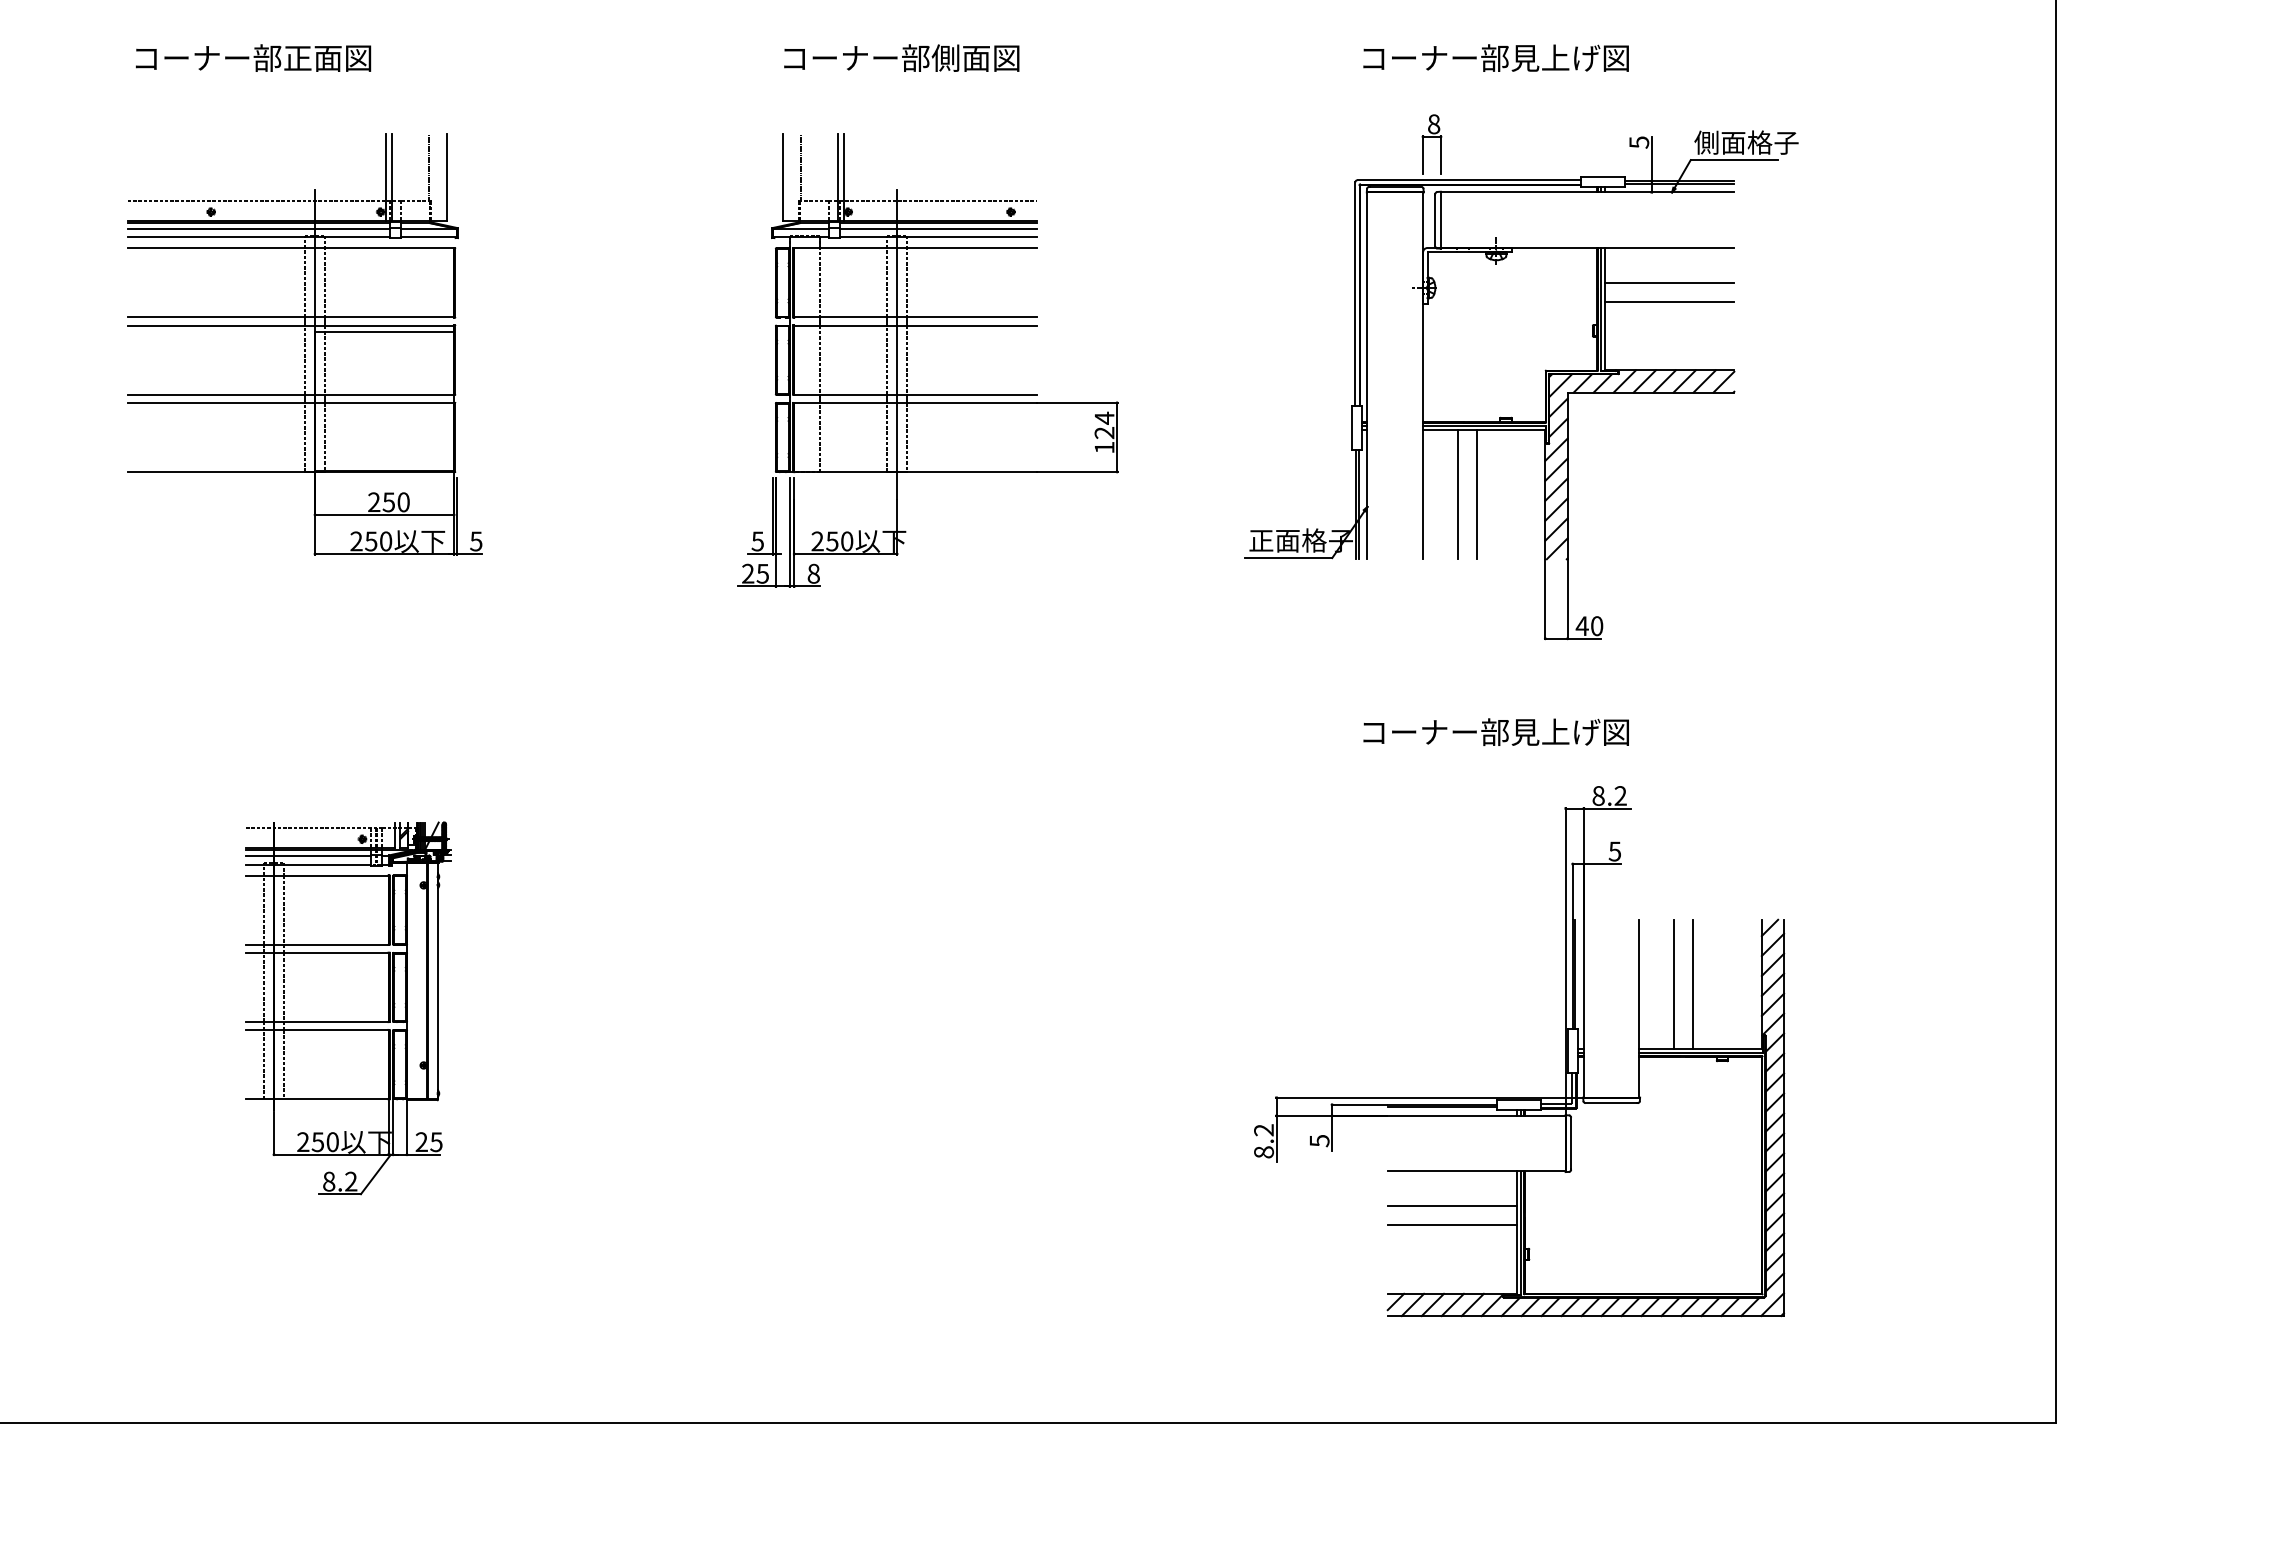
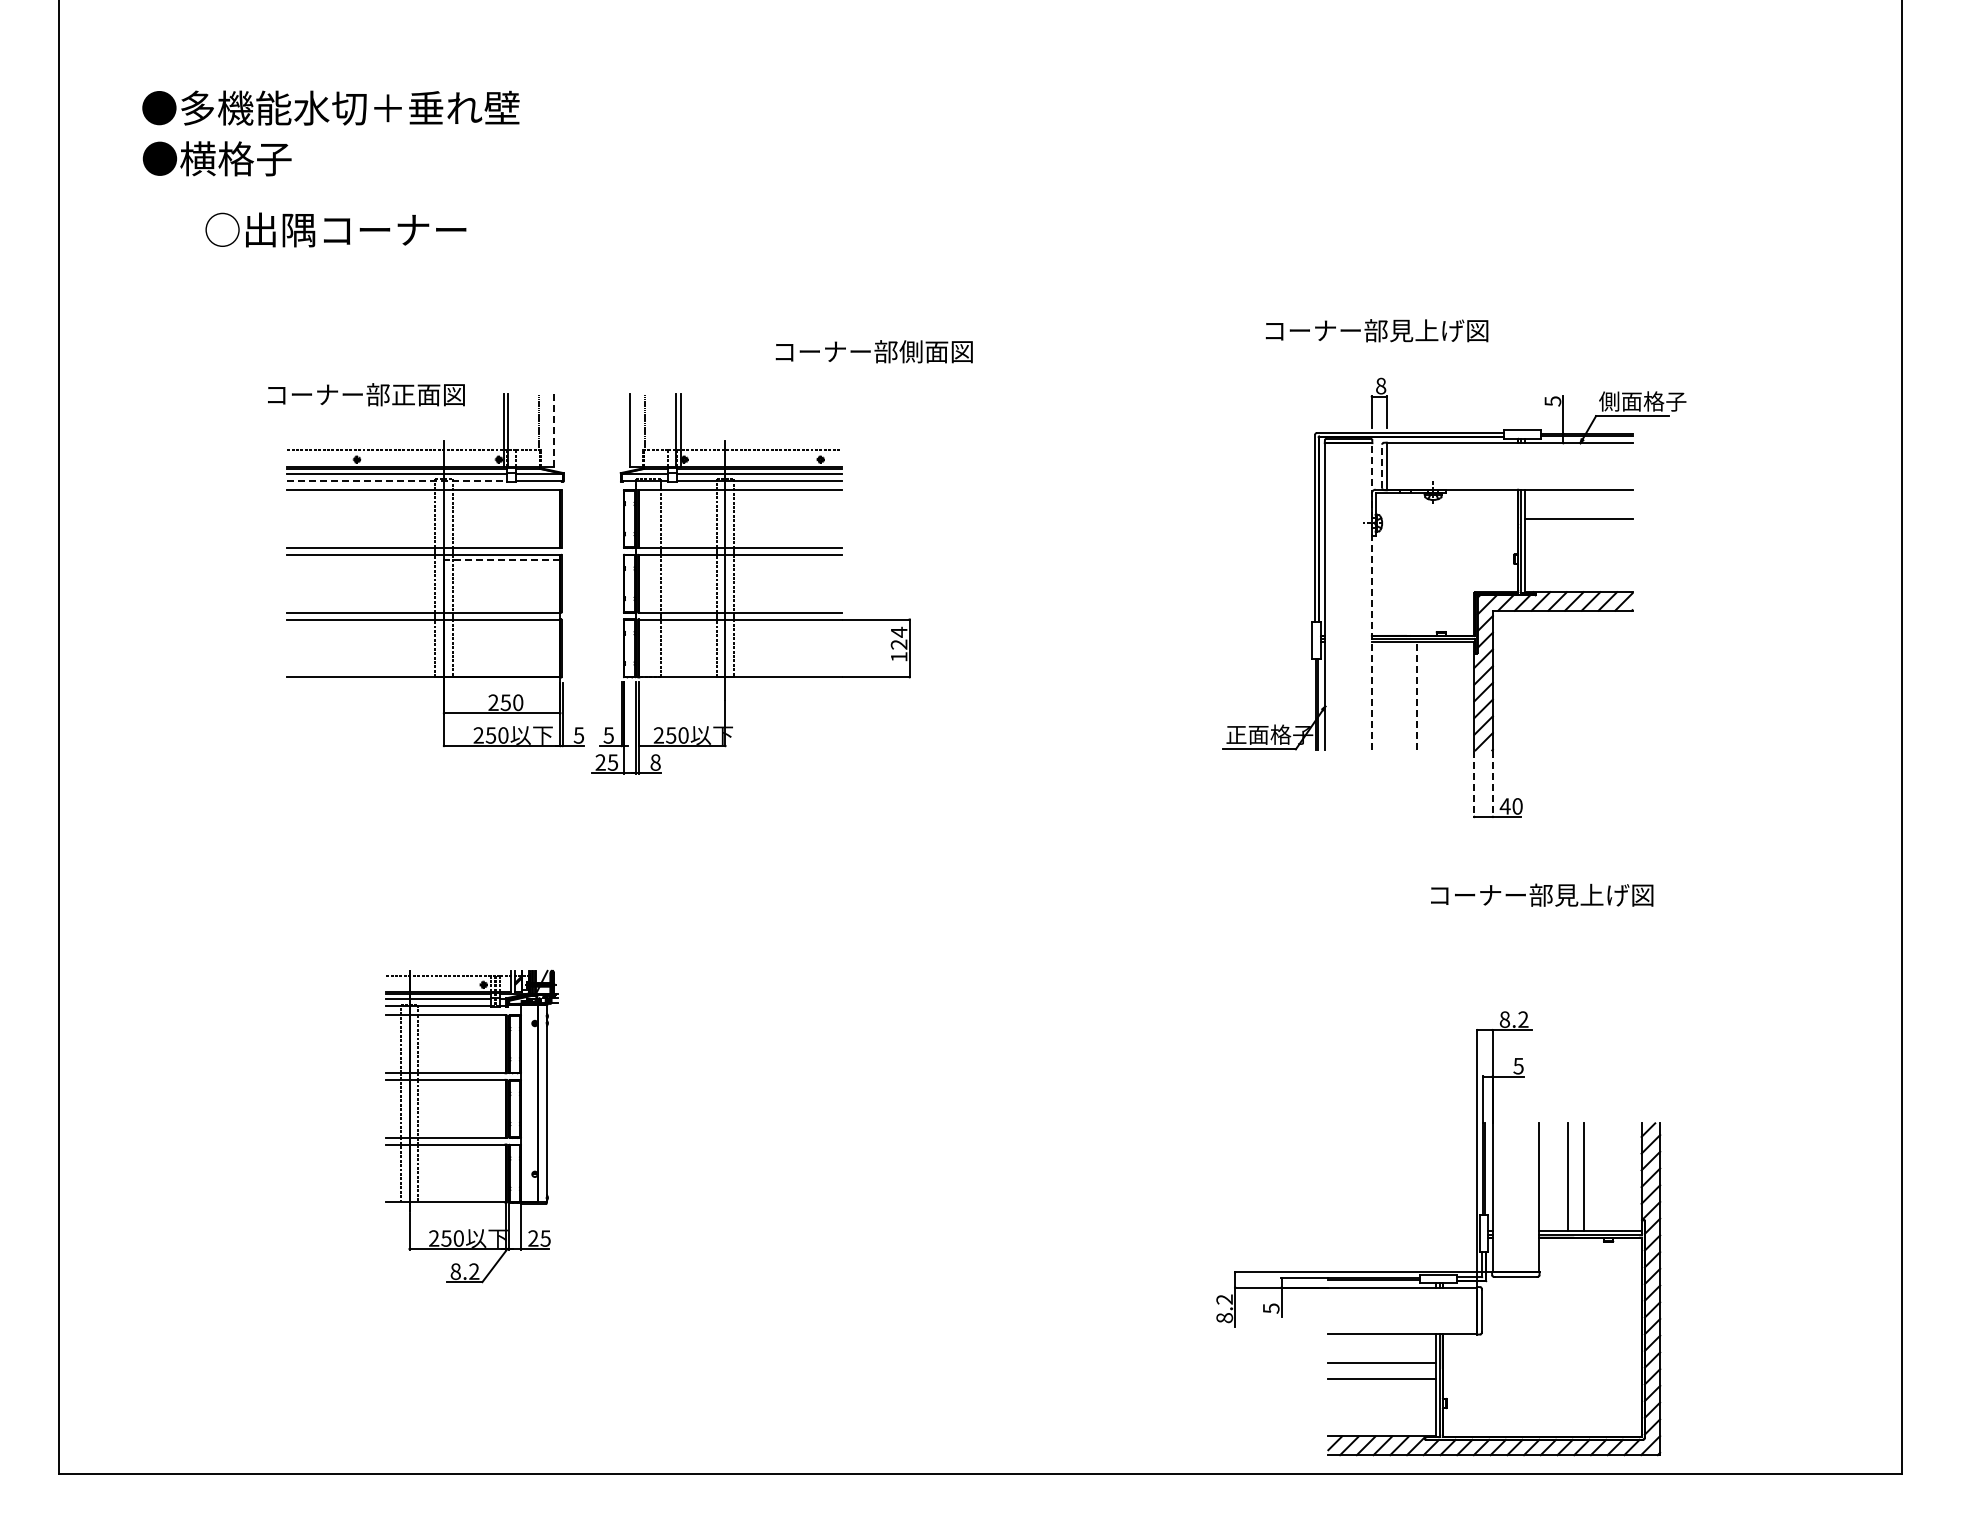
text: (253, 57) -> (366, 394), moved
text: (900, 57) -> (873, 351), moved
text: (1496, 57) -> (1377, 330), moved
line: (447, 177) -> (554, 430), solid -> dashed
line: (1435, 219) -> (1382, 465), solid -> dashed
line: (259, 236) -> (397, 480), solid -> dashed
line: (1669, 301) -> (1578, 534), removed
line: (383, 332) -> (501, 560), solid -> dashed
part: (907, 359) -> (734, 583), moved
line: (1422, 375) -> (1371, 596), solid -> dashed
line: (1458, 494) -> (1401, 696), removed
line: (1477, 494) -> (1417, 696), solid -> dashed
line: (1545, 599) -> (1474, 784), solid -> dashed
line: (1567, 599) -> (1492, 784), solid -> dashed
text: (1496, 731) -> (1542, 894), moved
part: (1564, 1051) -> (1476, 1233), moved

